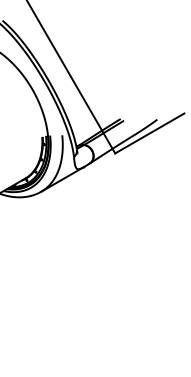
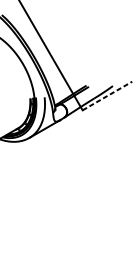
line: (149, 133) -> (107, 96), solid -> dashed

